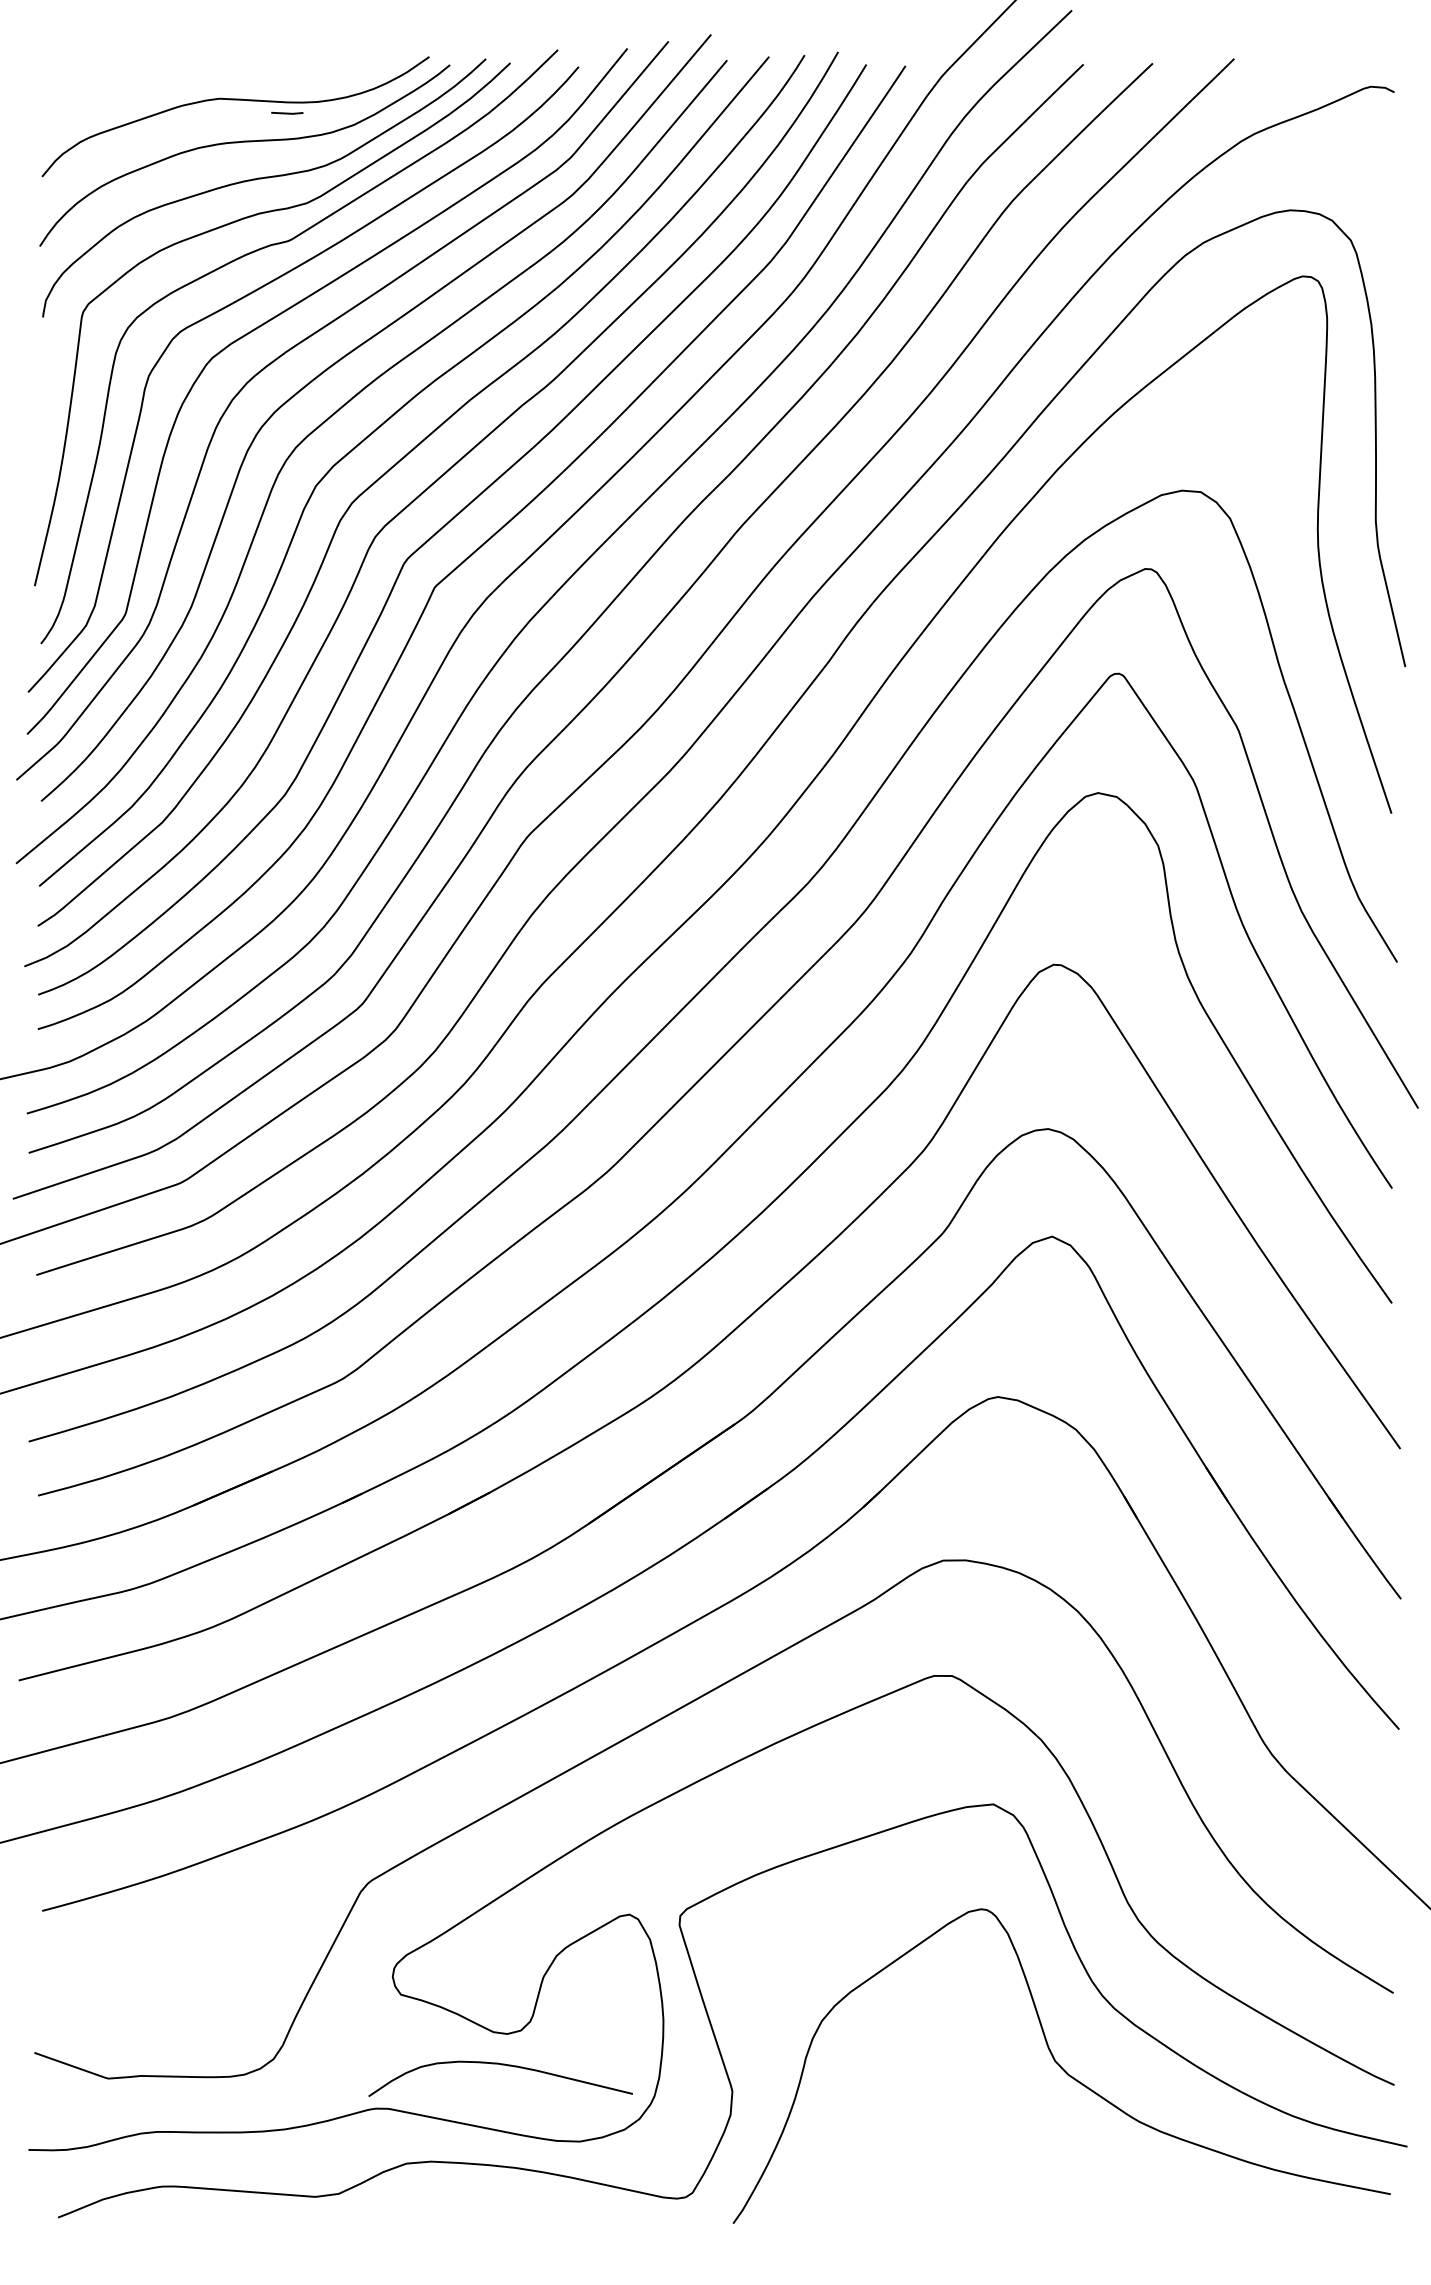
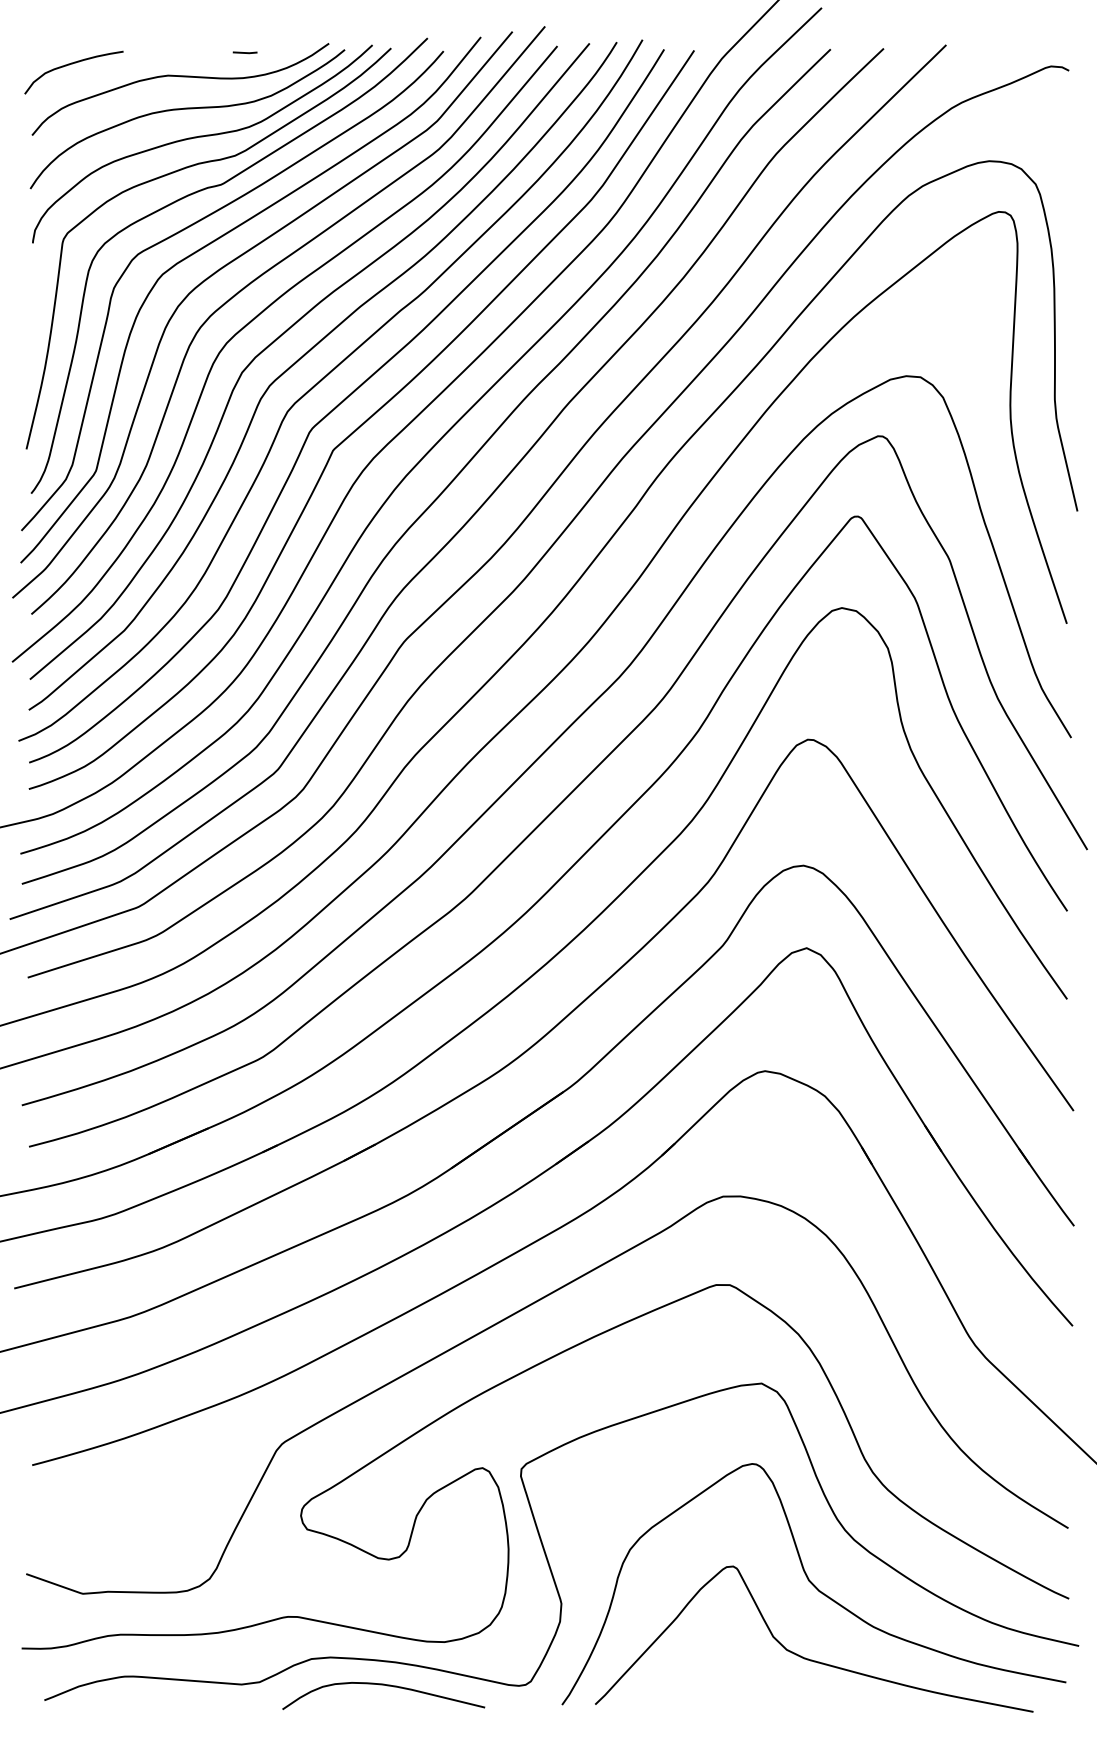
curve: (94, 84) -> (72, 64), added
line: (286, 112) -> (244, 52), moved
curve: (505, 2066) -> (387, 1686), moved
curve: (1054, 2162) -> (808, 1658), added

